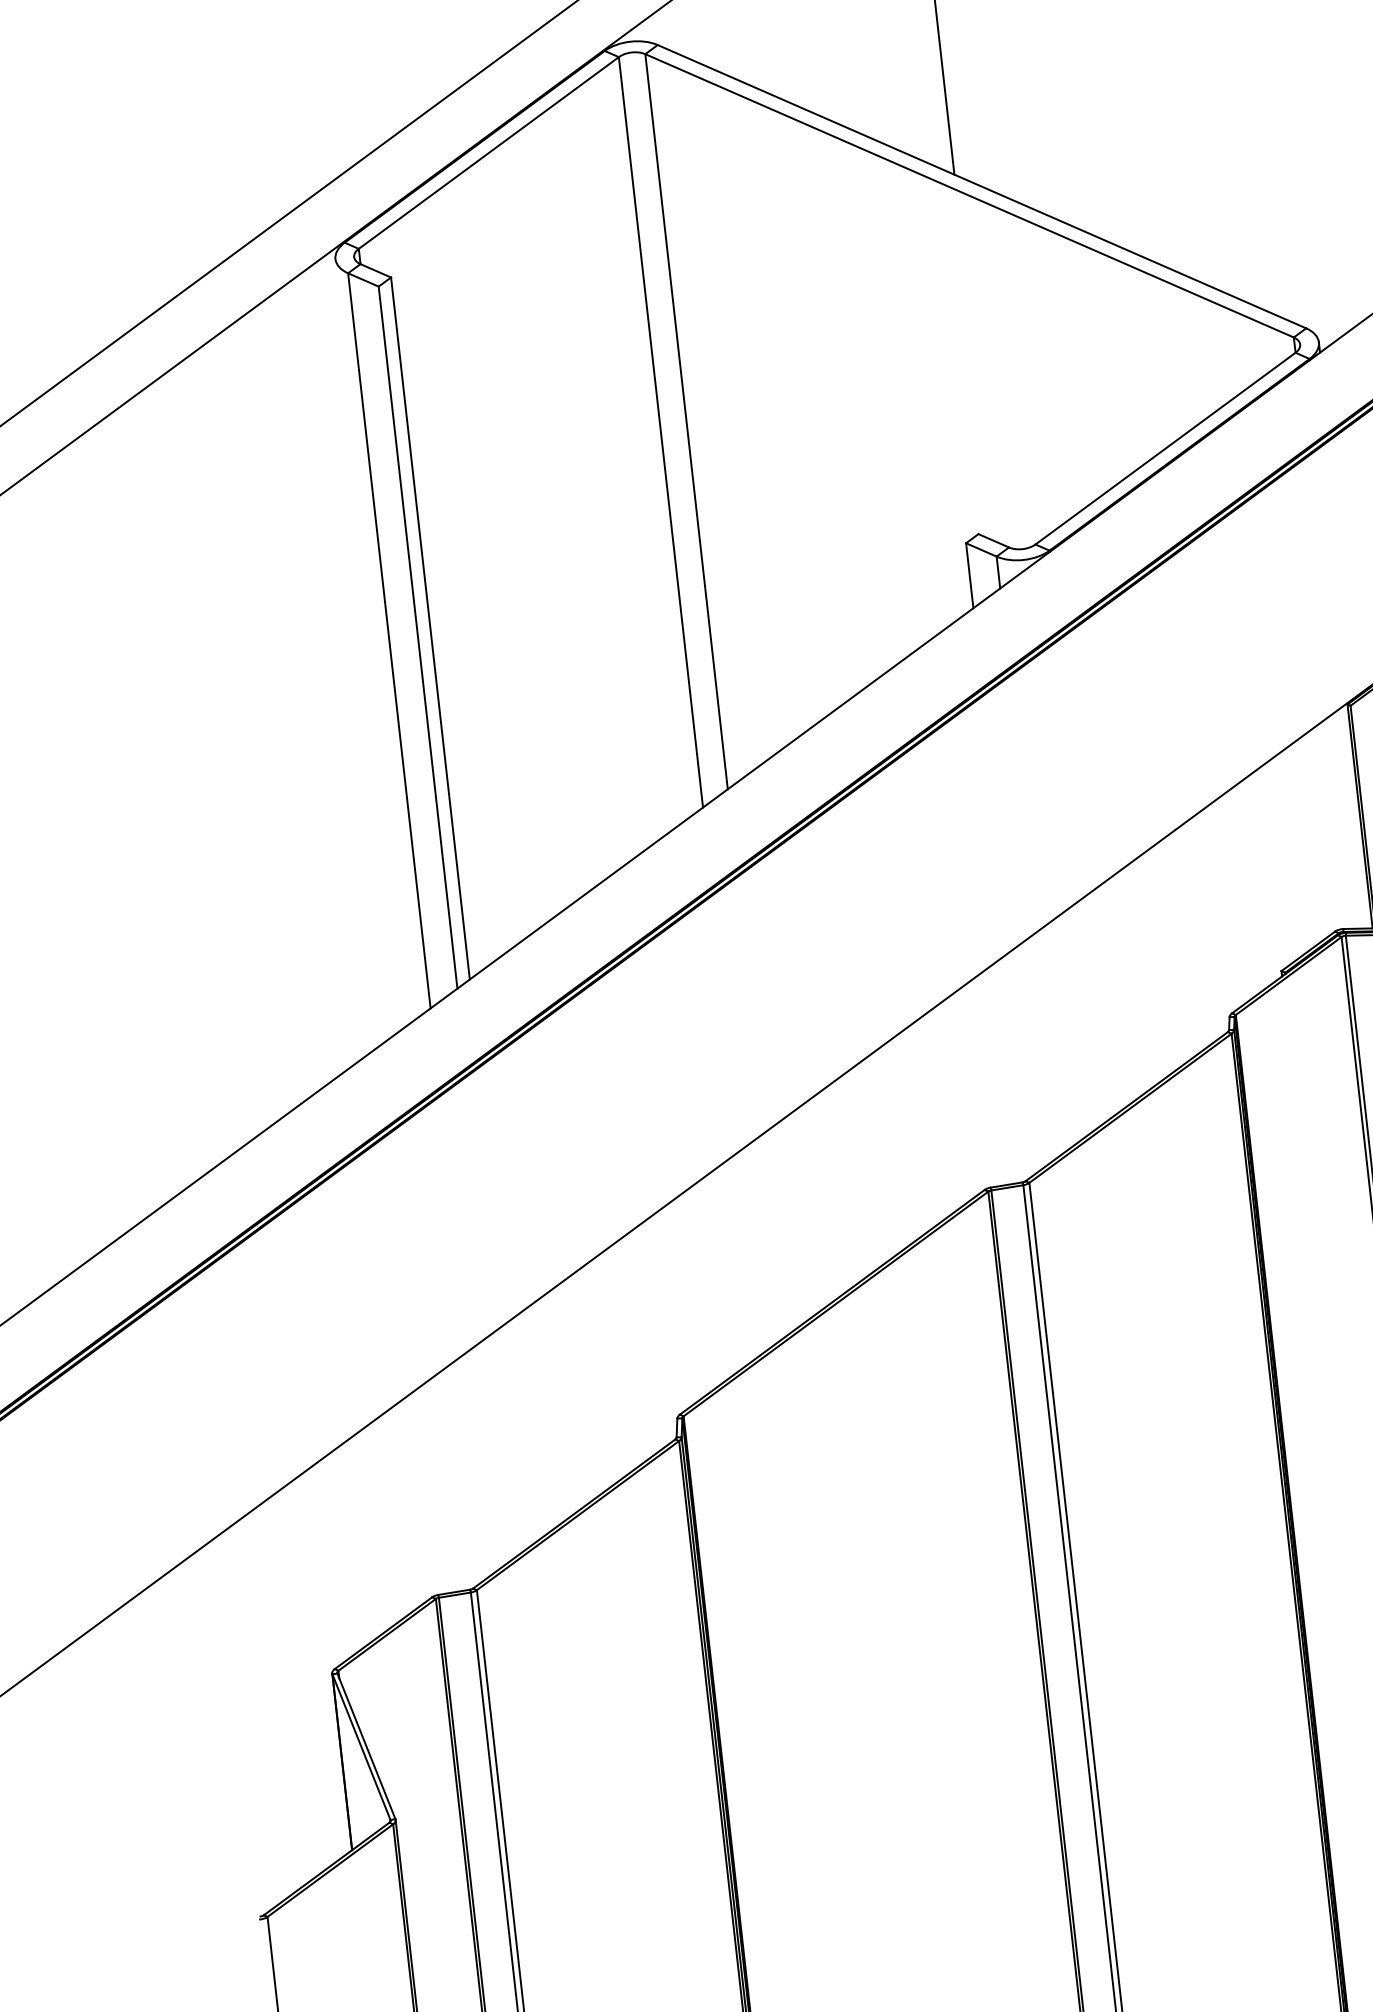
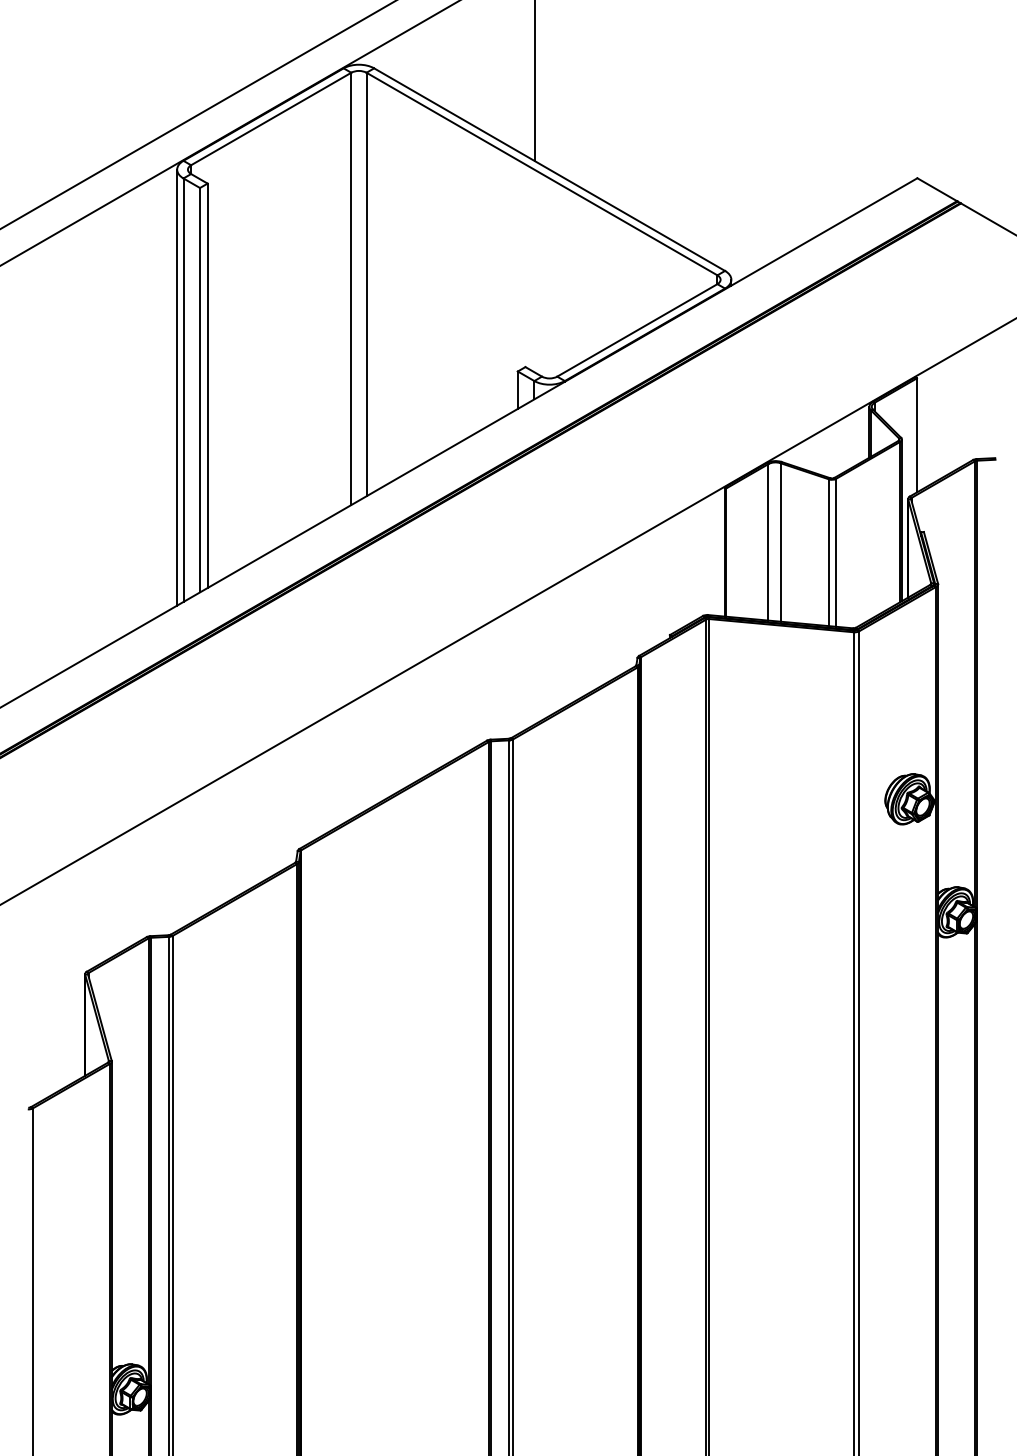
line: (378, 637) -> (177, 387), added

